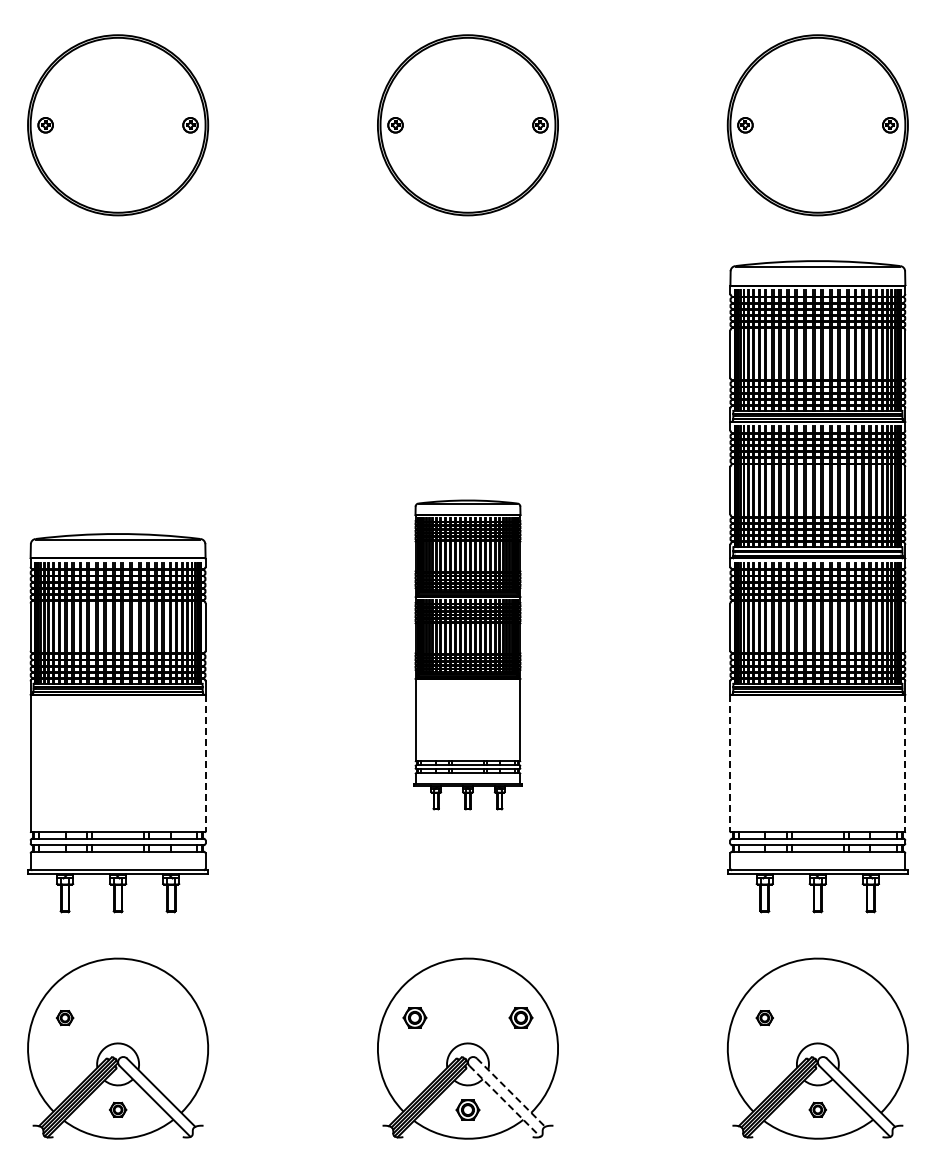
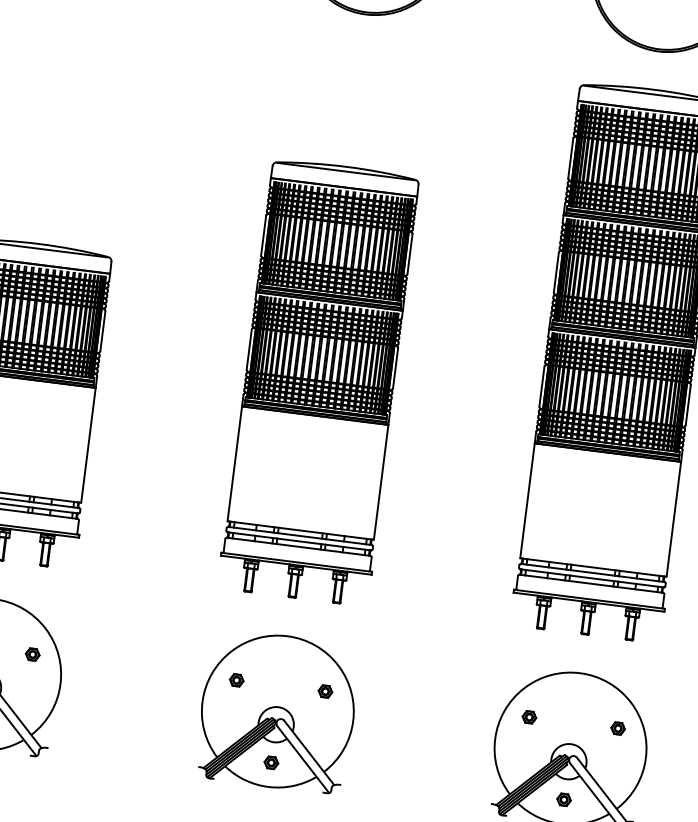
part: (467, 654) -> (319, 381), size x1.67
line: (205, 764) -> (88, 446), dashed -> solid
line: (730, 764) -> (527, 501), dashed -> solid
line: (905, 764) -> (673, 520), dashed -> solid
part: (171, 1018) -> (33, 655), added
part: (414, 1018) -> (236, 680), size x0.71
part: (520, 1018) -> (324, 691), size x0.71
part: (870, 1018) -> (617, 728), added
line: (511, 1093) -> (309, 753), dashed -> solid
line: (505, 1101) -> (303, 759), dashed -> solid
part: (467, 1109) -> (271, 762), size x0.71

